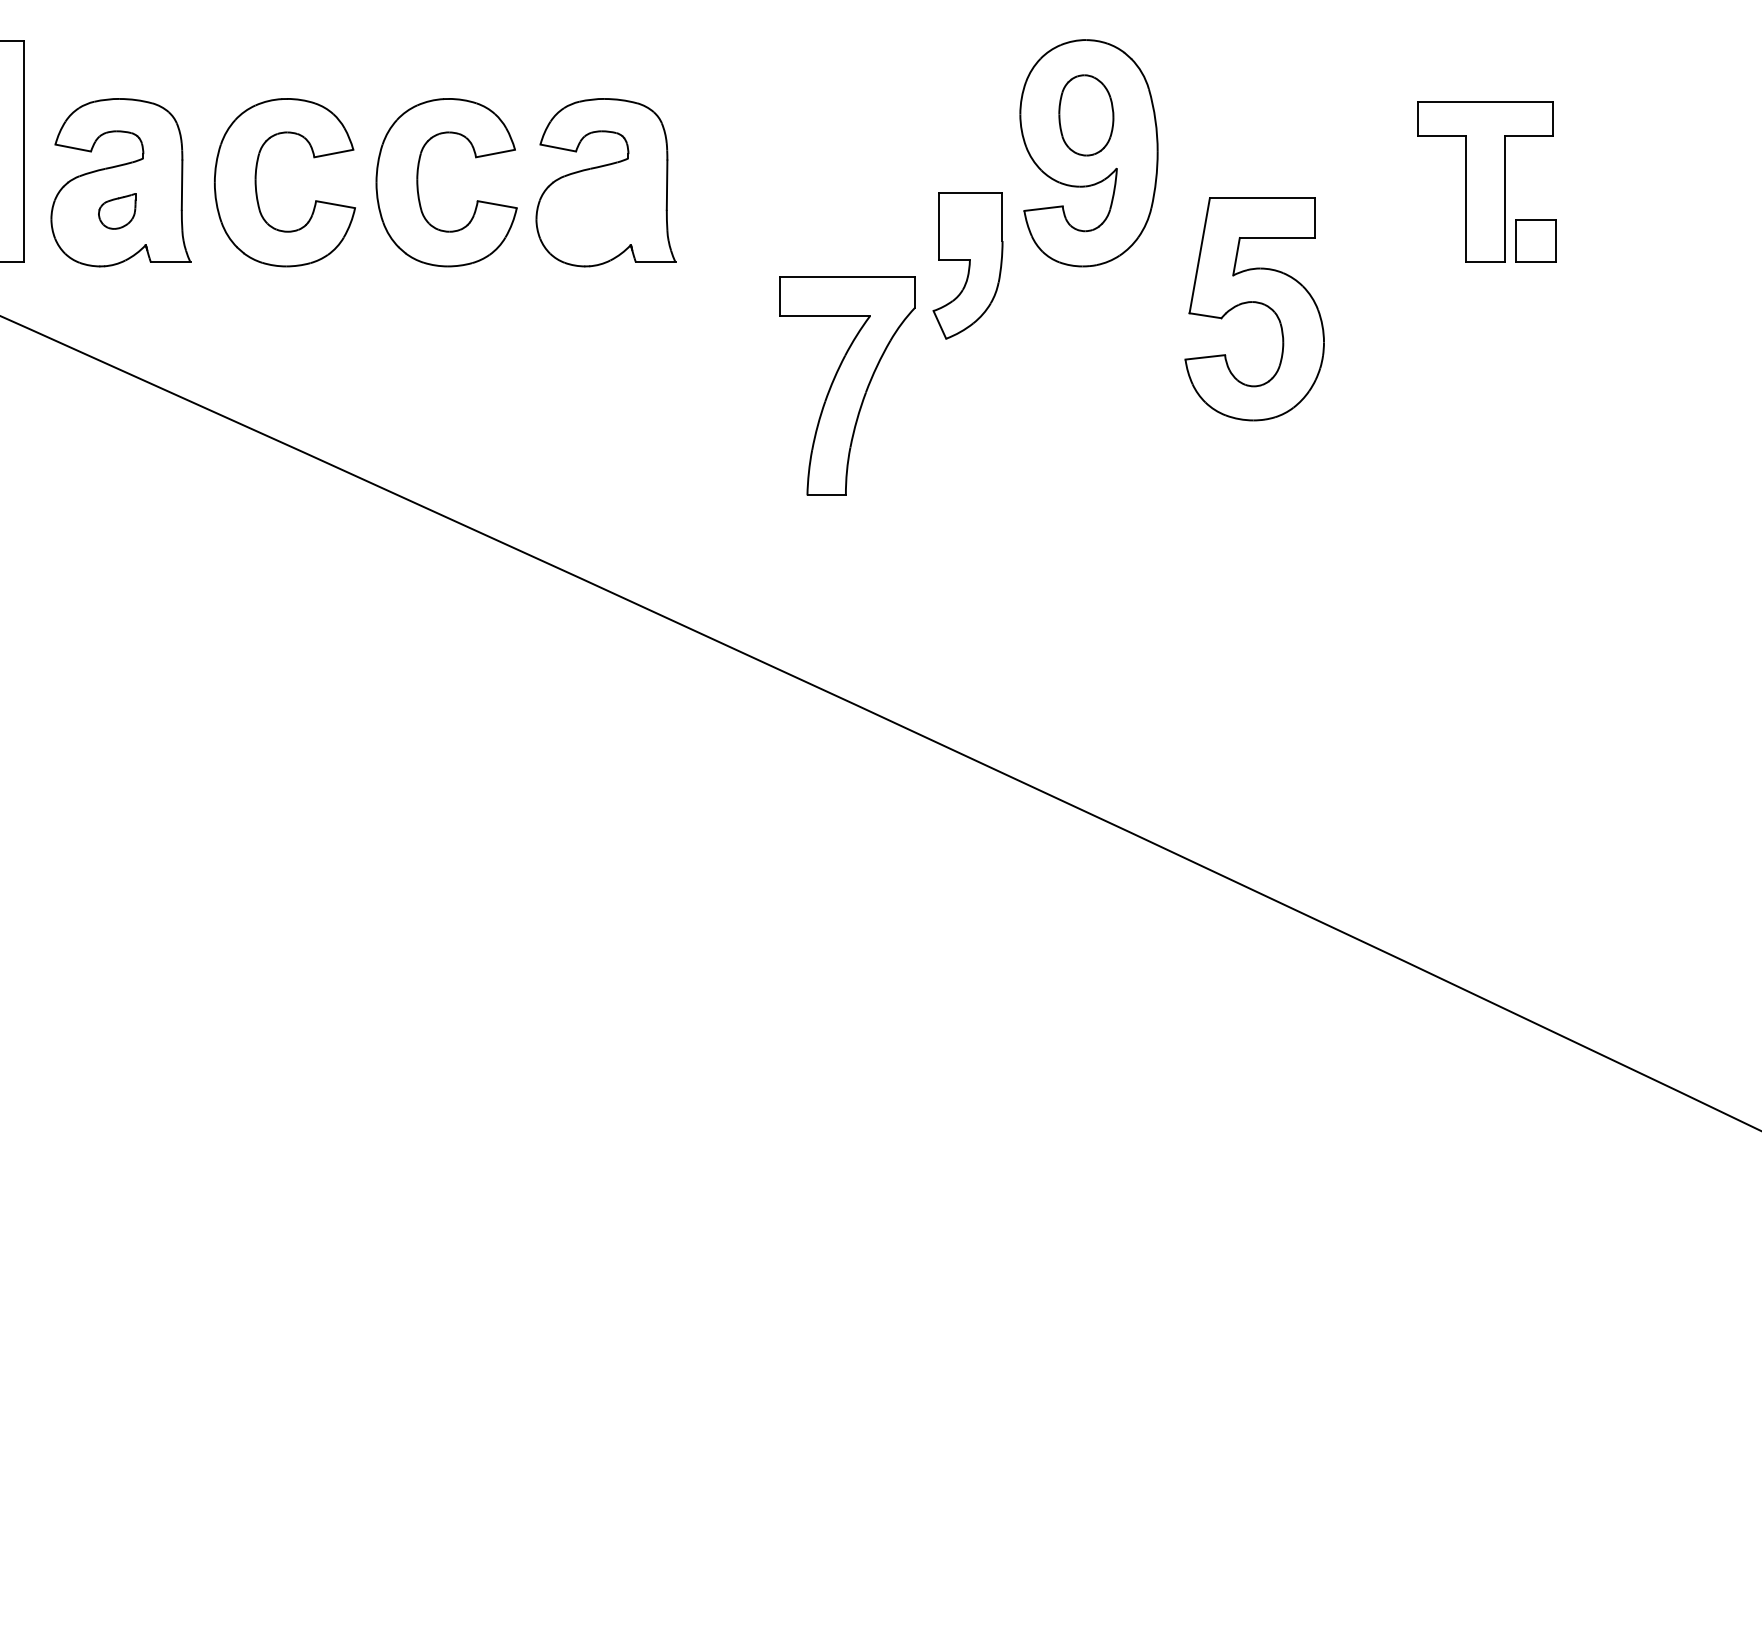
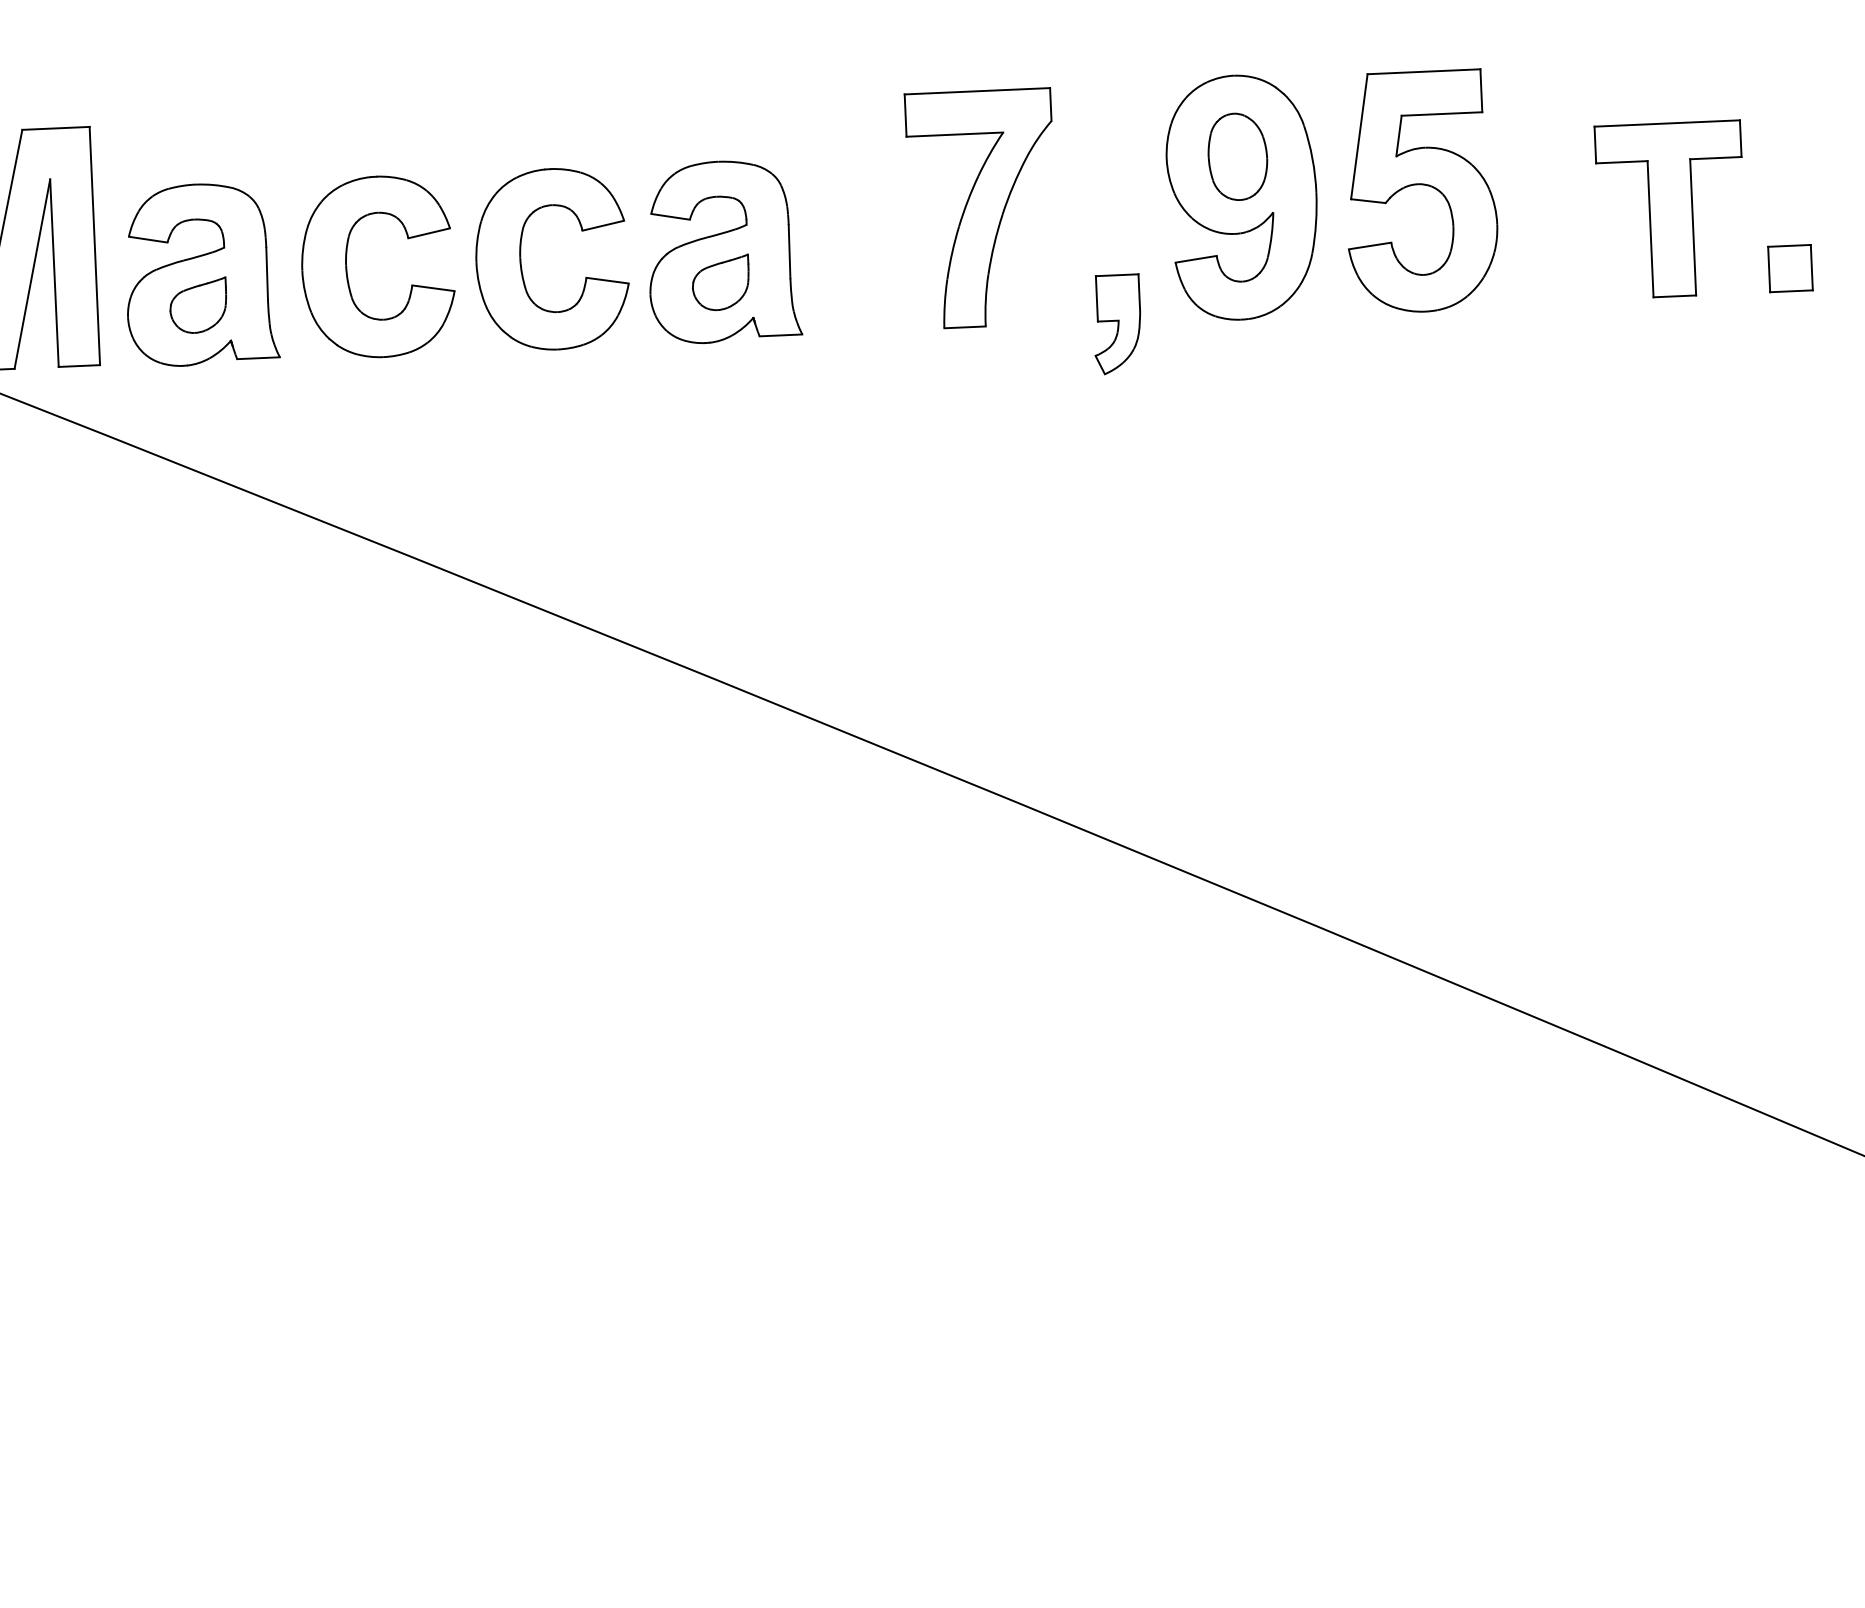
part: (117, 211) -> (198, 305), size x1.43
part: (602, 211) -> (721, 283), added
part: (1535, 240) -> (1789, 267), moved
part: (967, 265) -> (1116, 324), size x0.62
part: (1255, 303) -> (1421, 185), moved
part: (847, 385) -> (982, 208), moved

